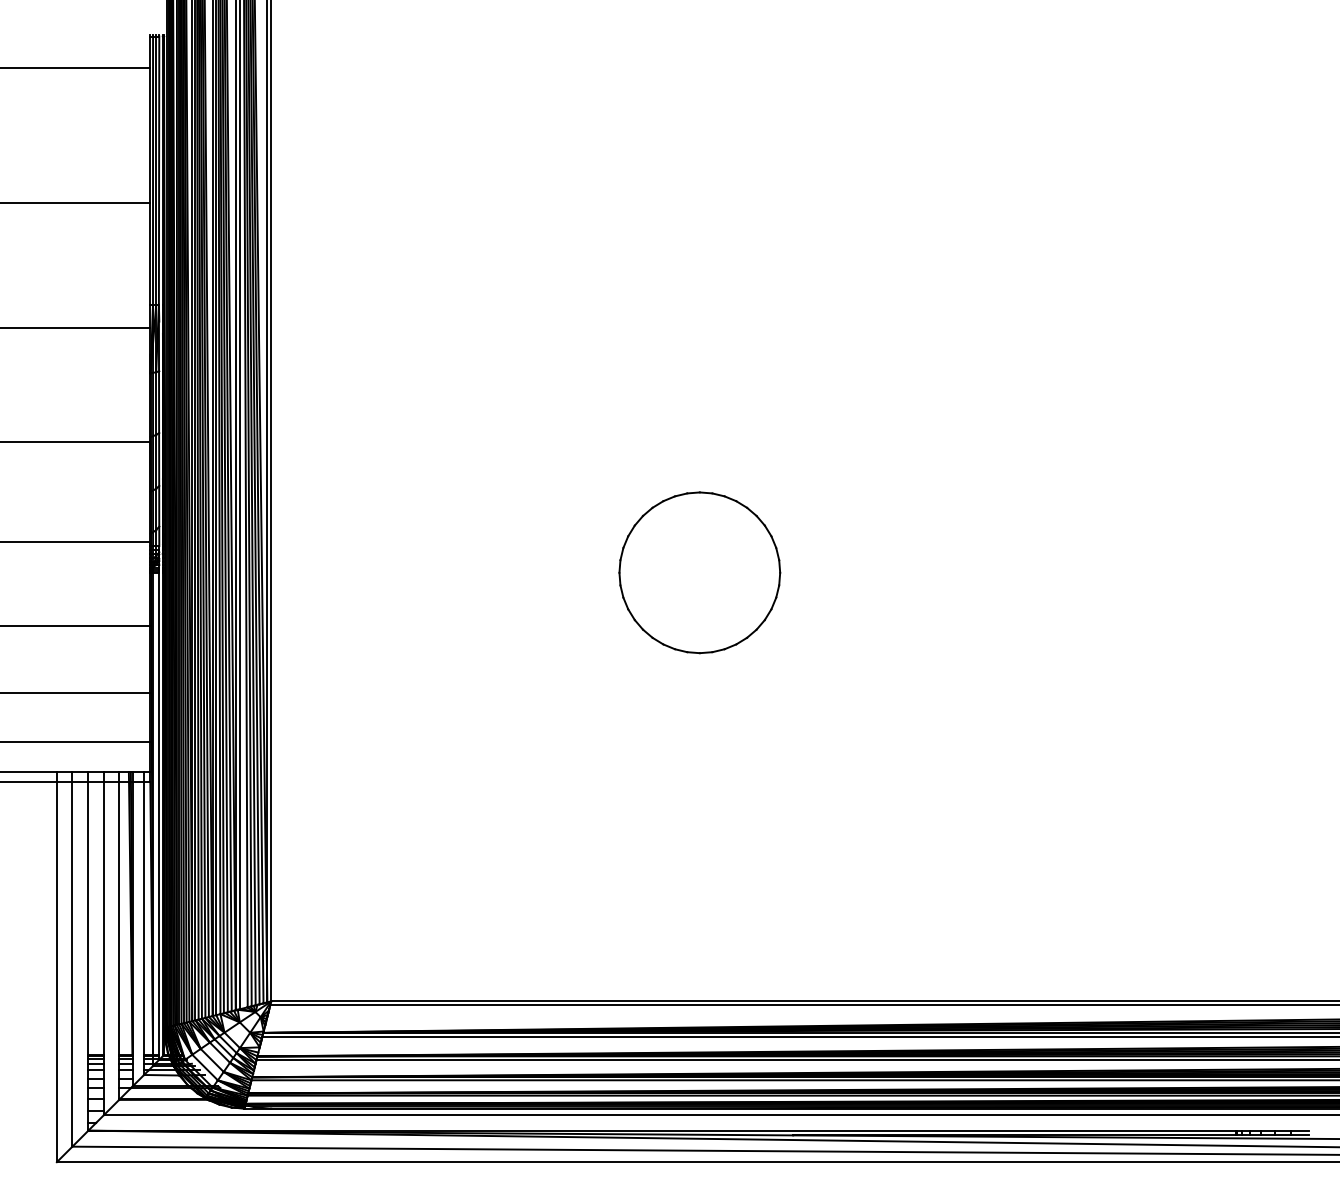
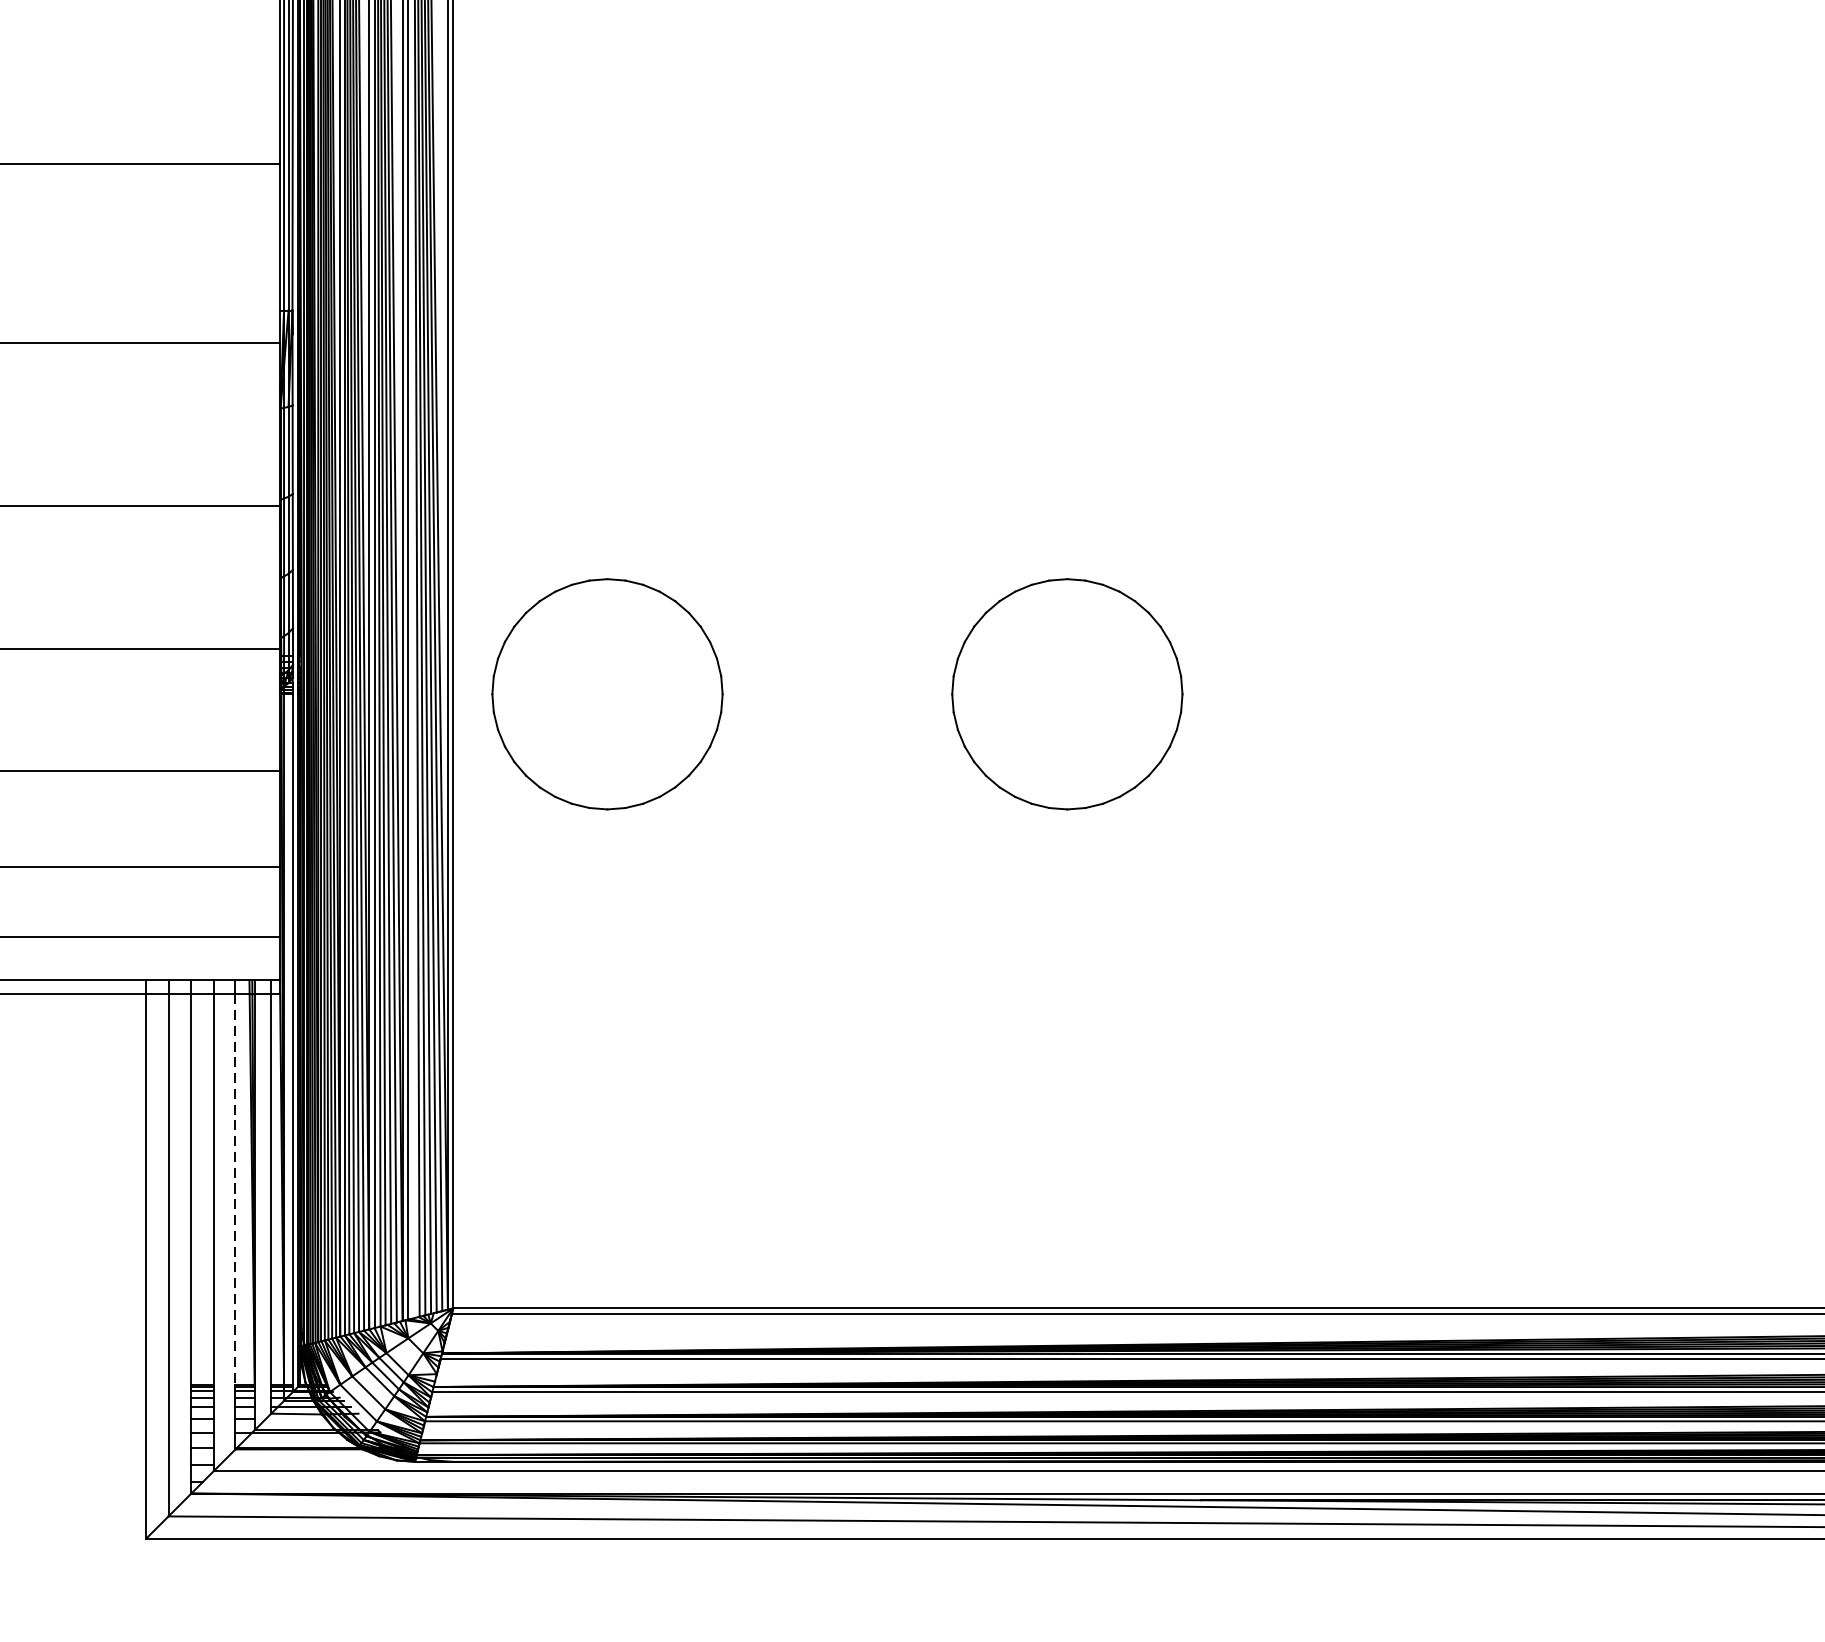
part: (378, 572) -> (607, 693), added
line: (119, 919) -> (235, 1190), solid -> dashed

